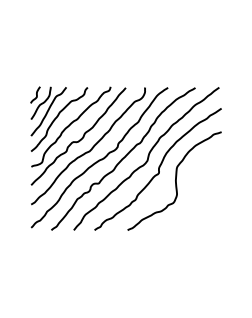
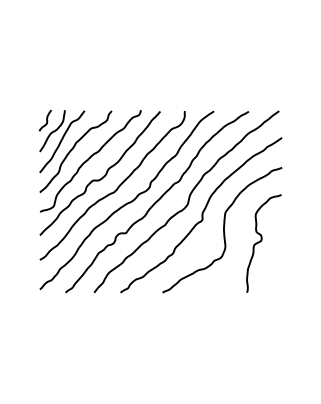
curve: (205, 190) -> (261, 241), added

